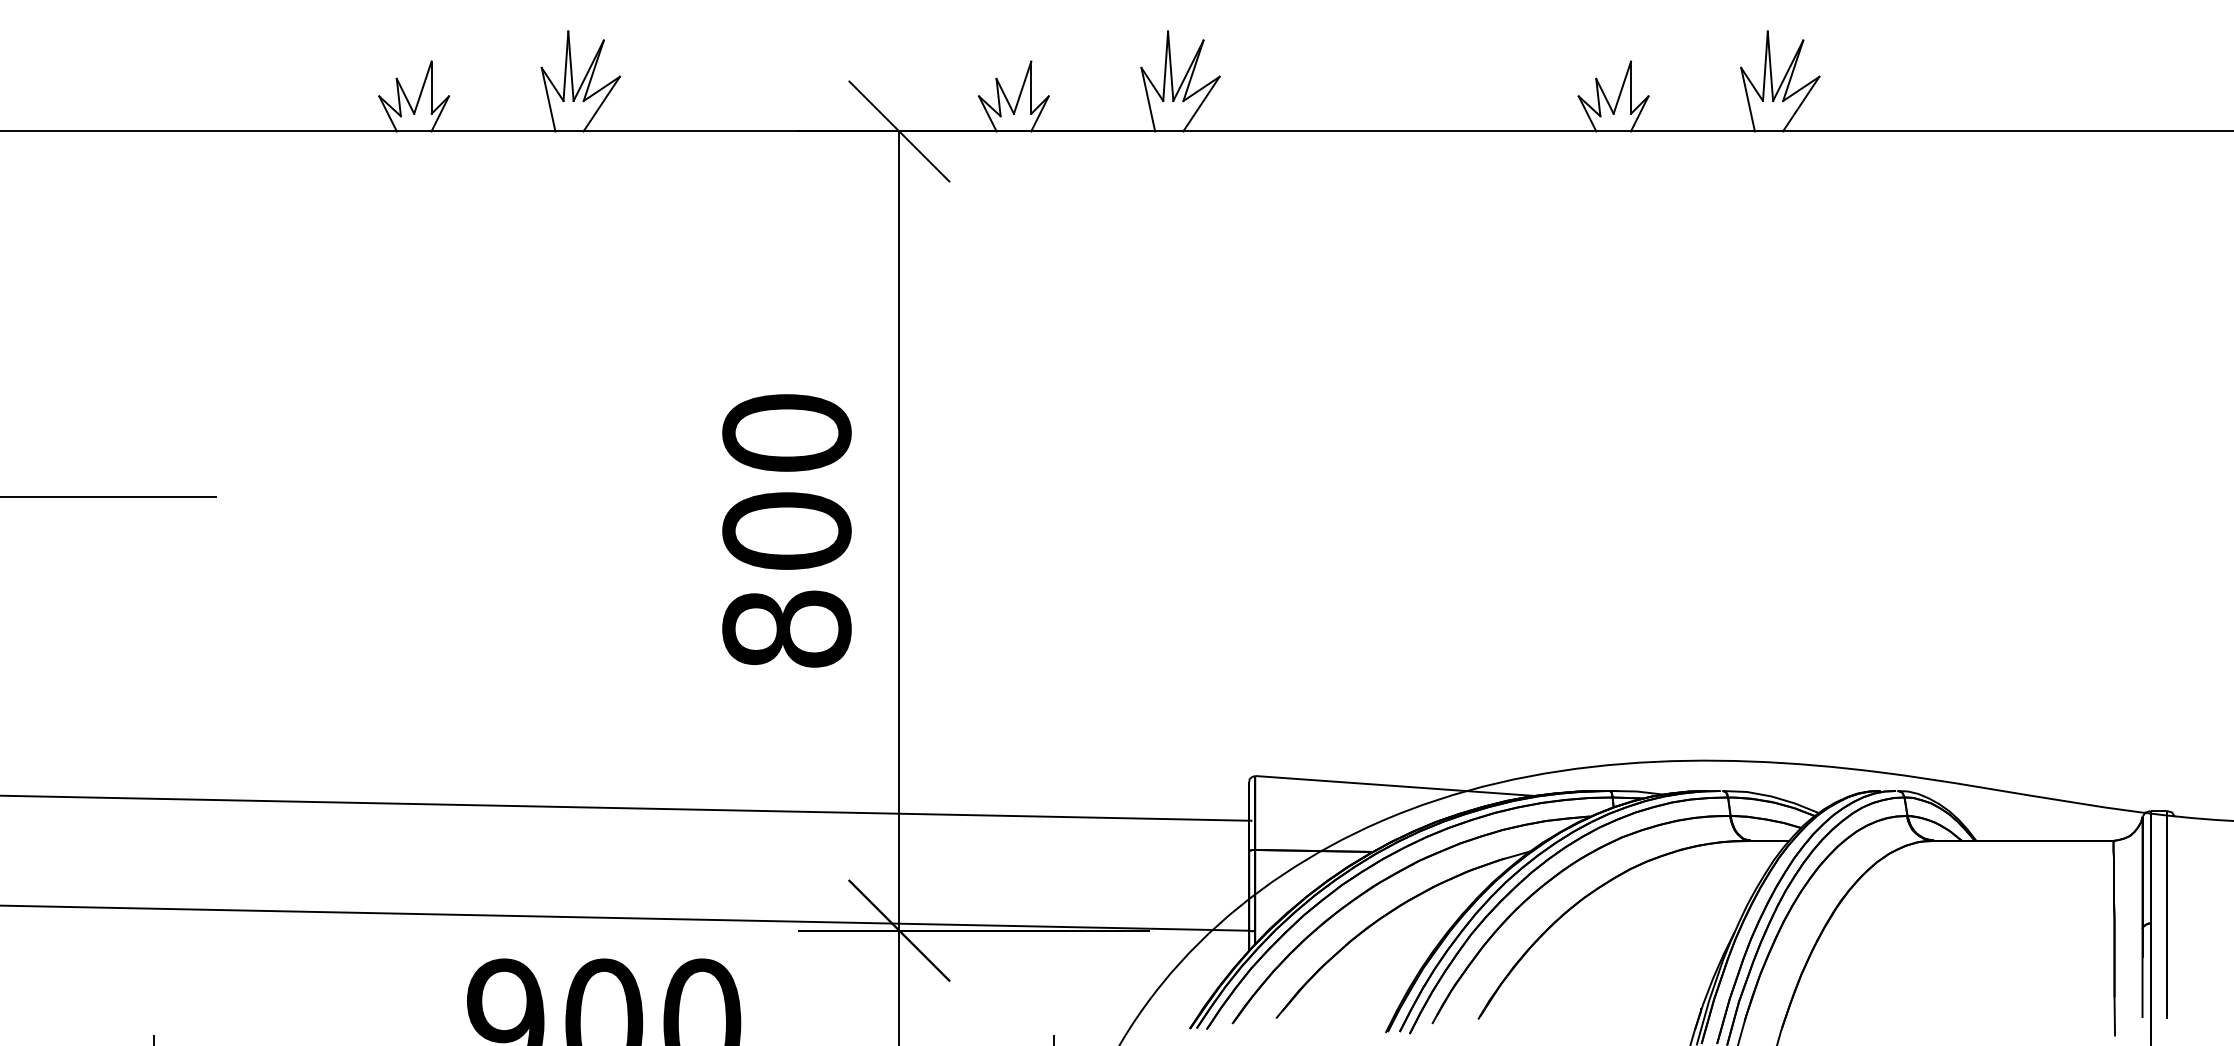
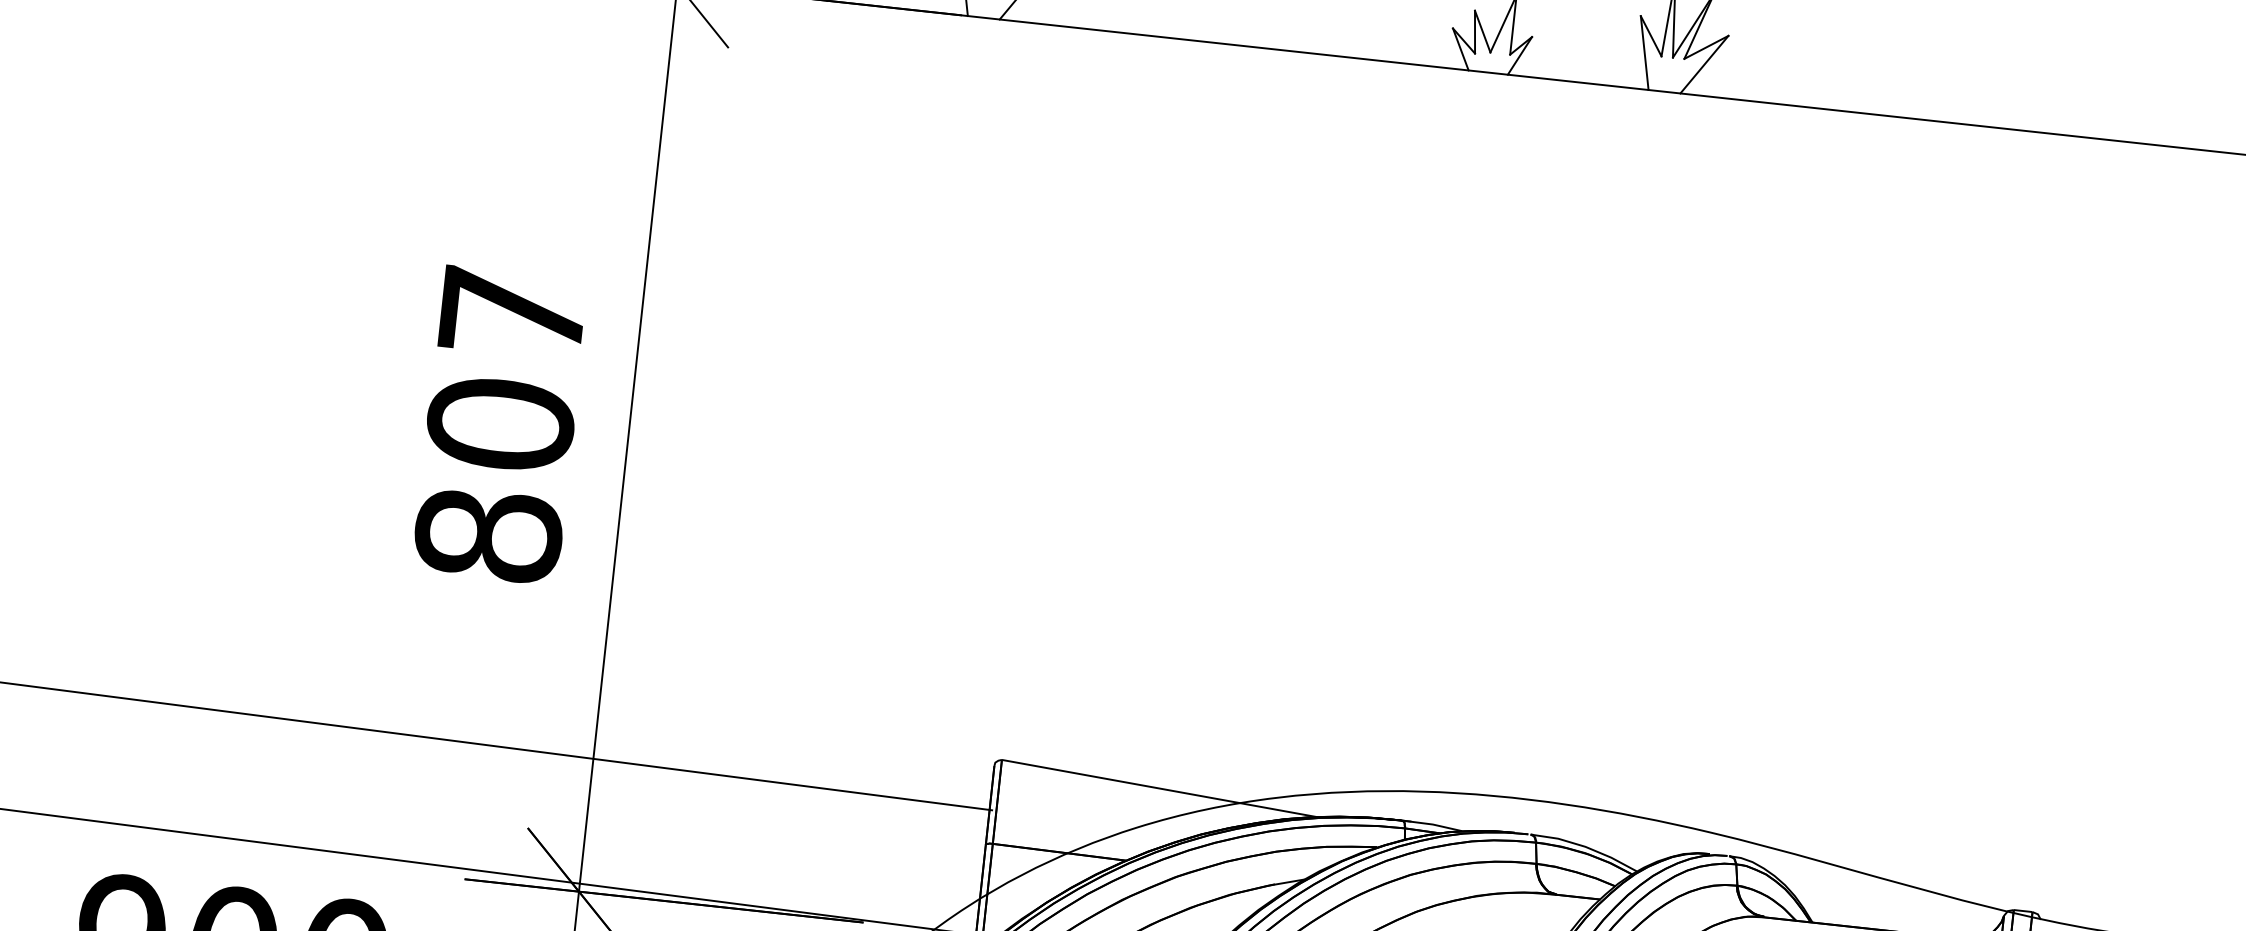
text: (786, 432) -> (512, 312), 800 -> 807

